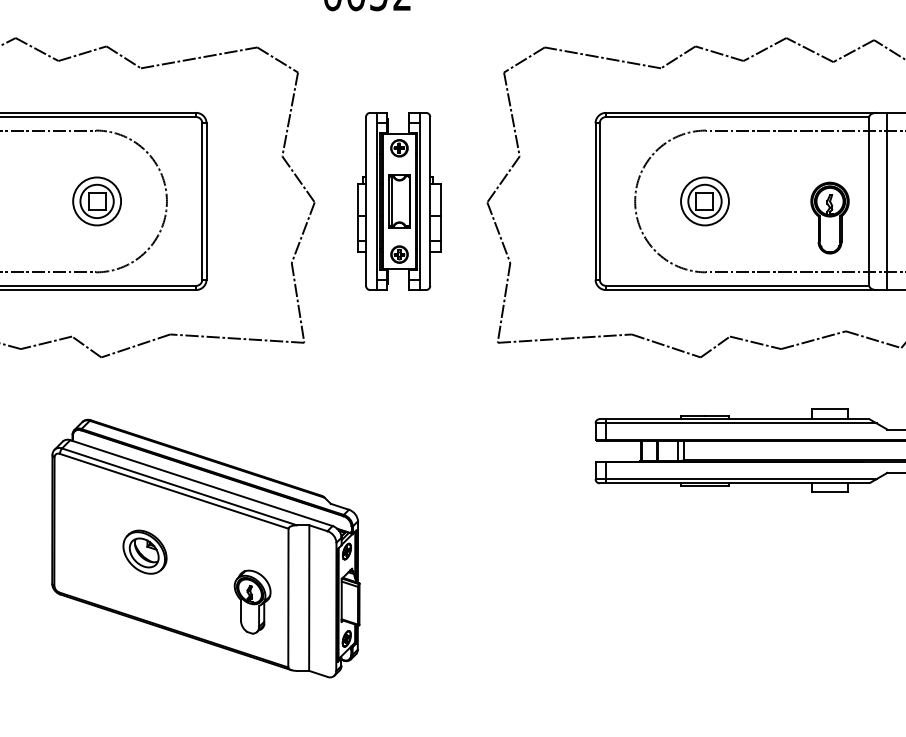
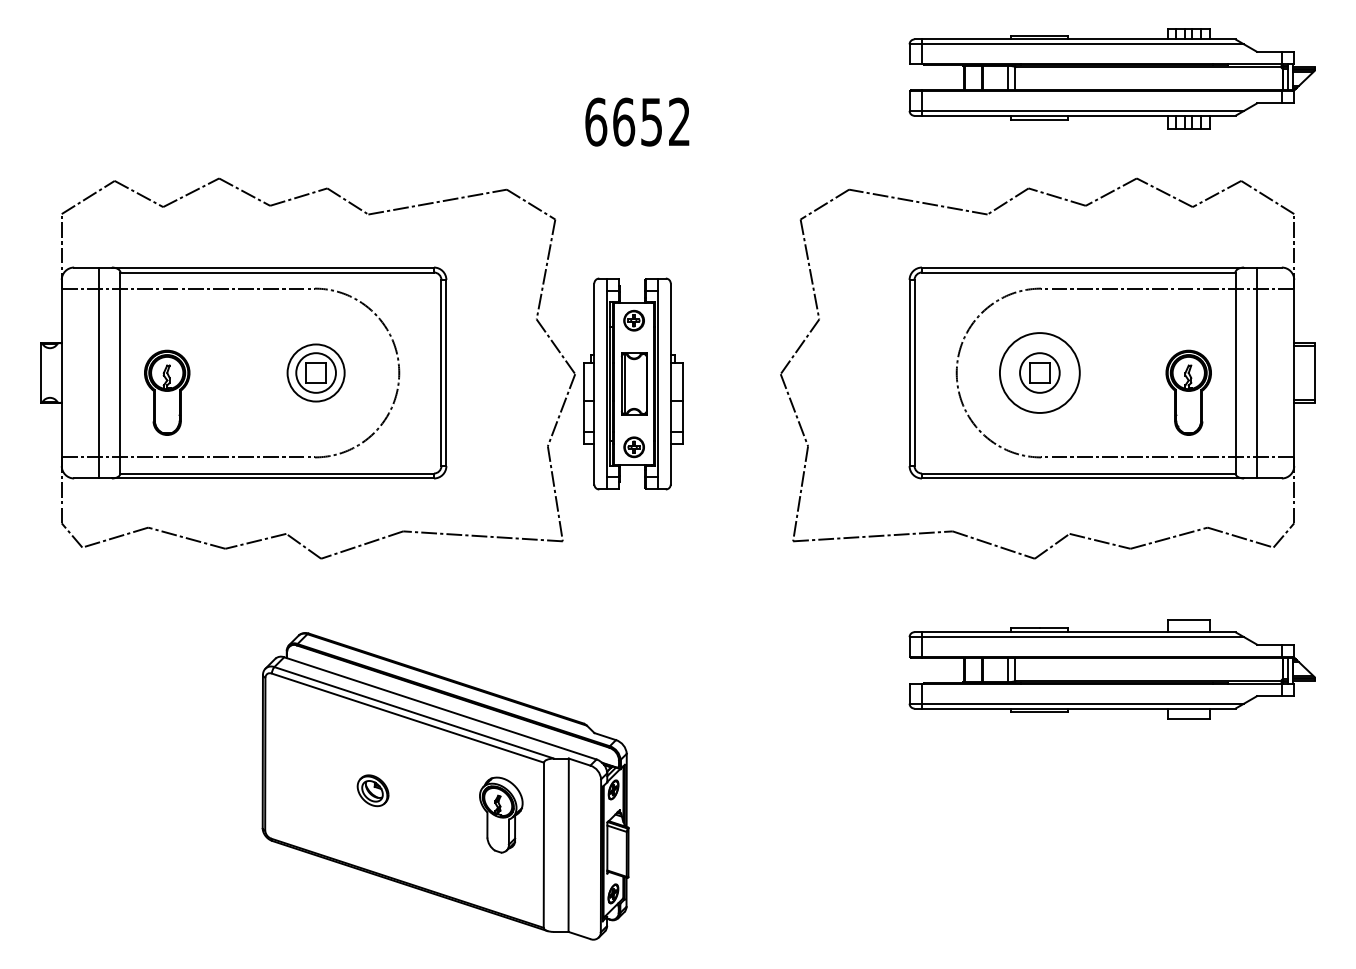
part: (398, 201) -> (633, 383), moved
circle: (704, 201) -> (1039, 372), size x1.4
part: (144, 552) -> (372, 790), size x0.6
part: (252, 601) -> (501, 814), moved

